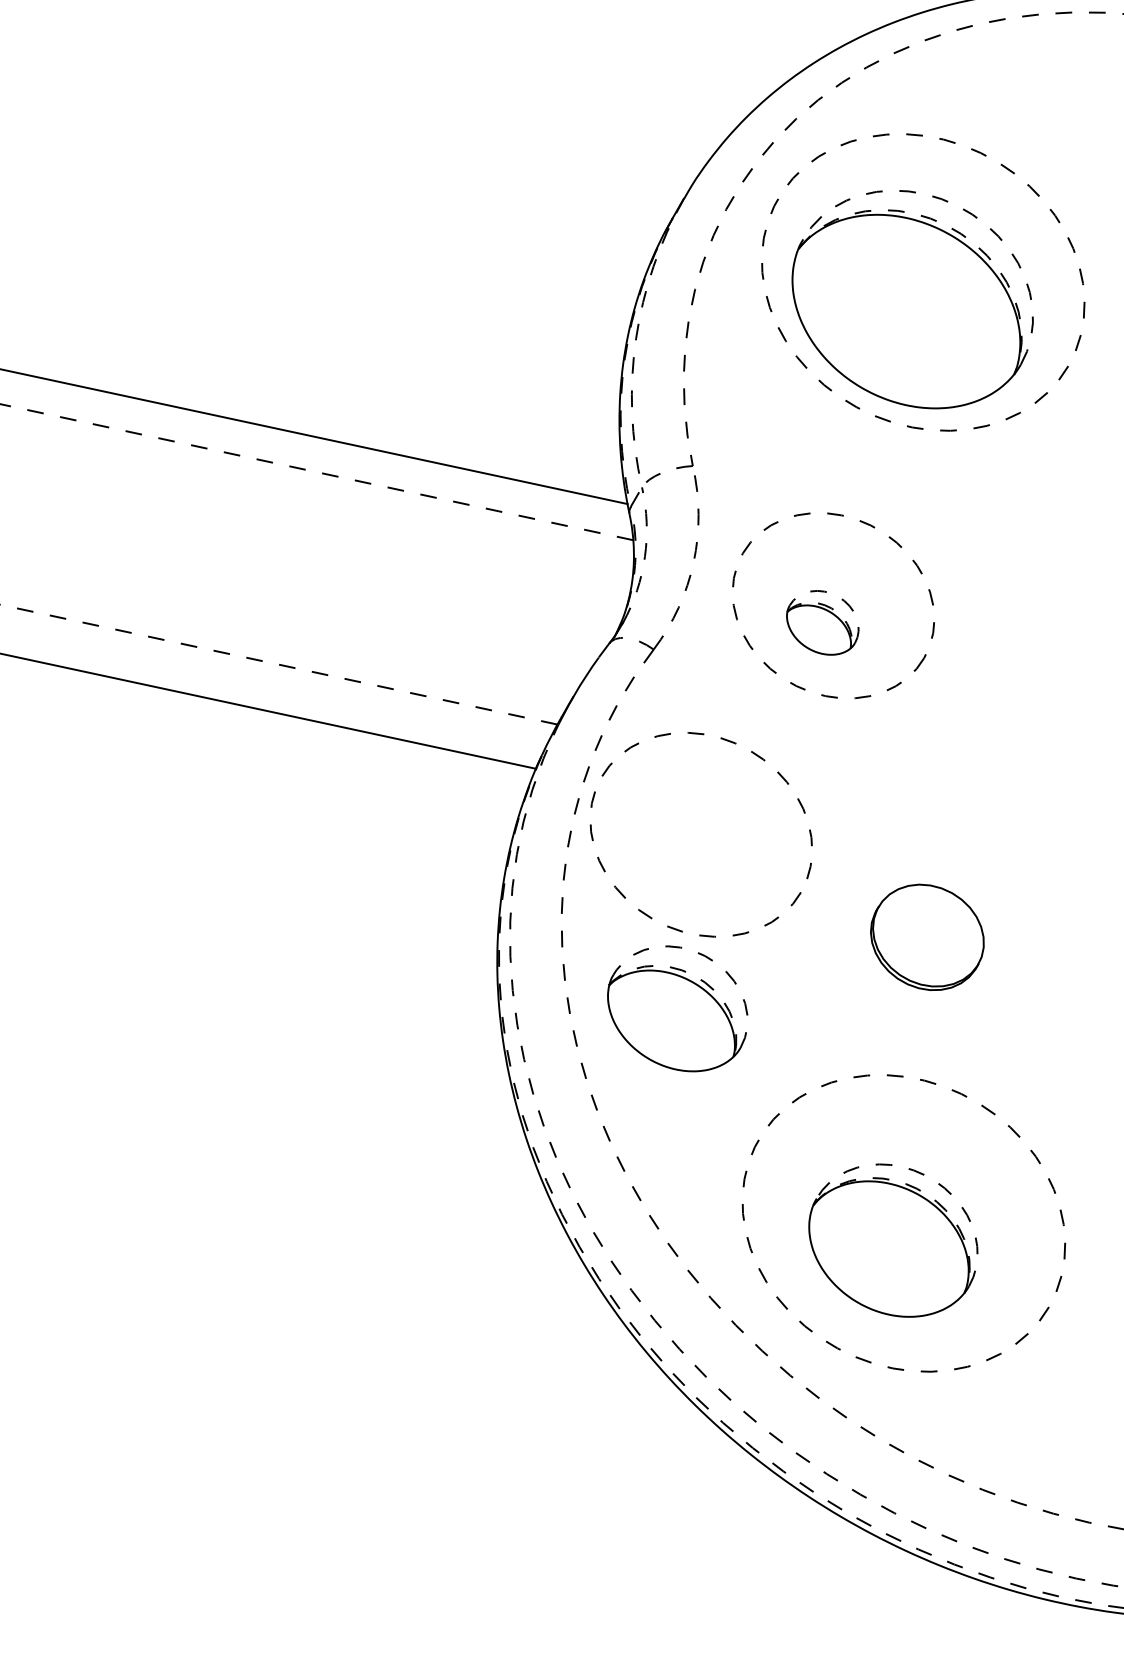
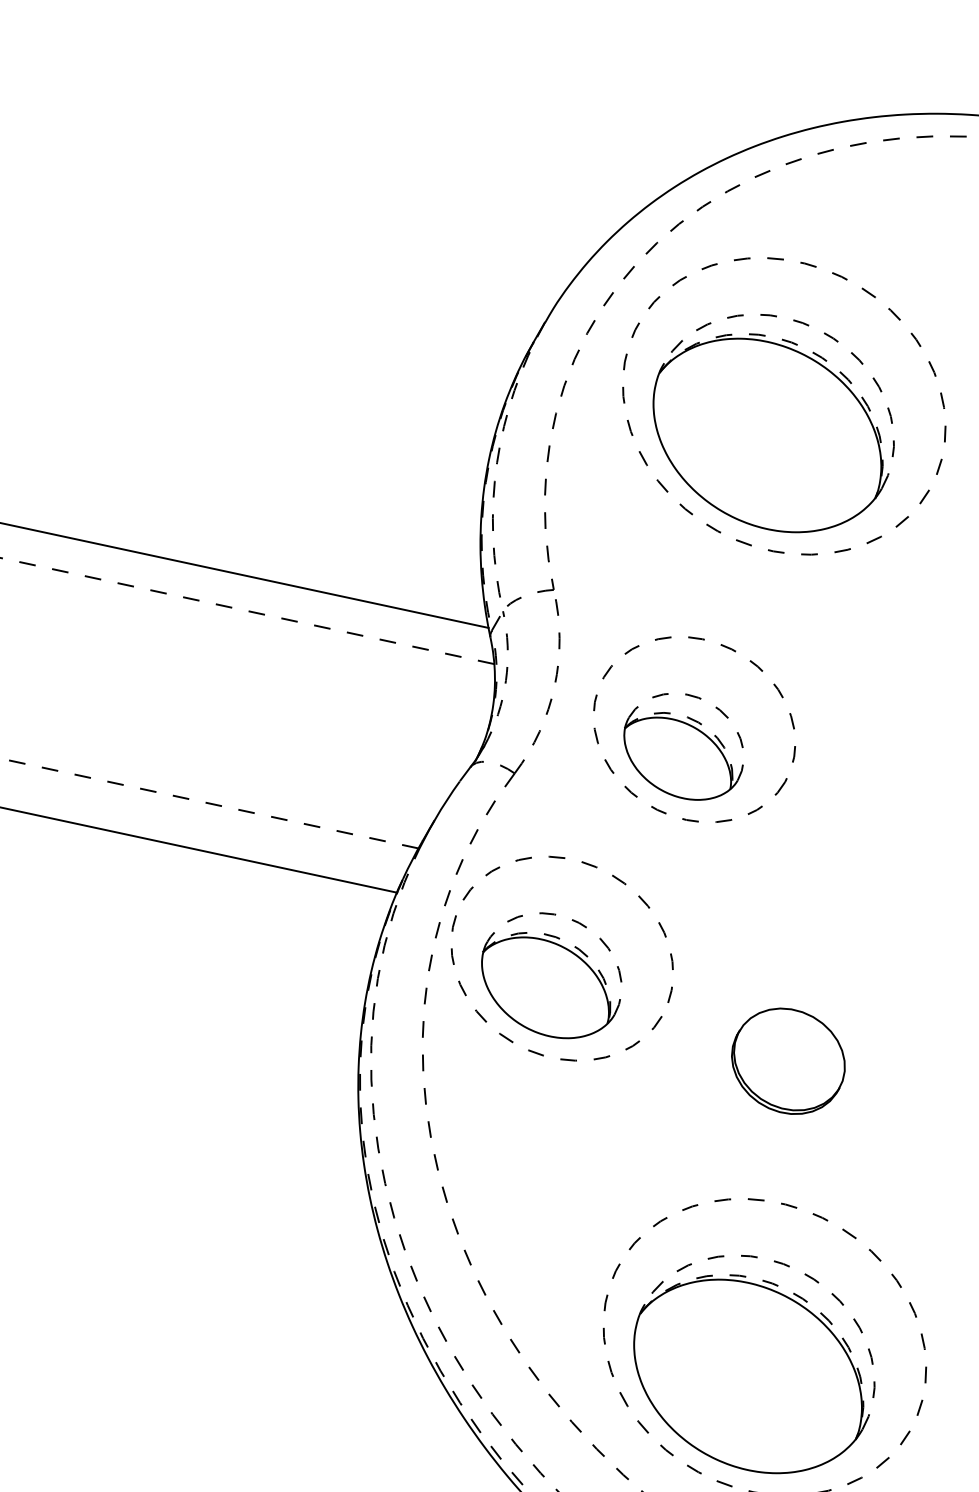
part: (822, 622) -> (683, 746), size x1.67
part: (677, 1008) -> (551, 975), moved
part: (893, 1240) -> (754, 1364), size x1.43

